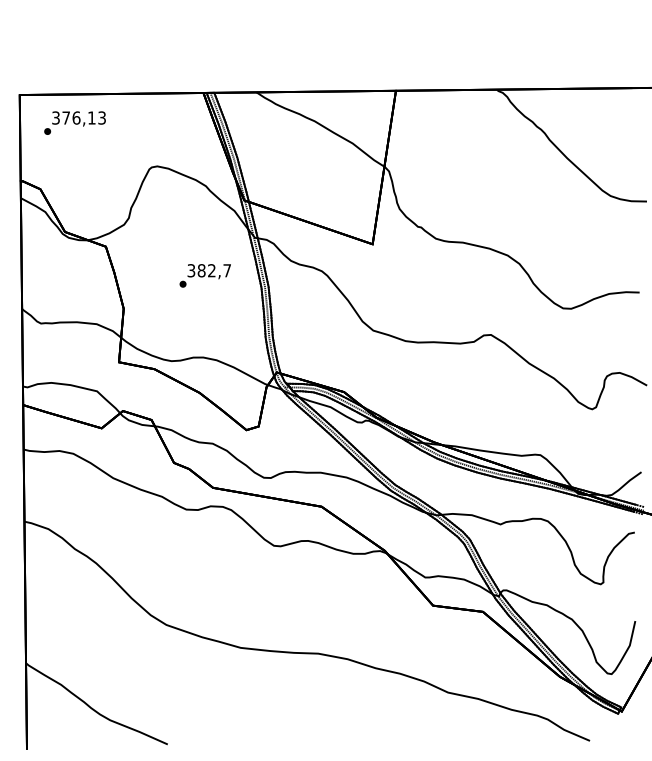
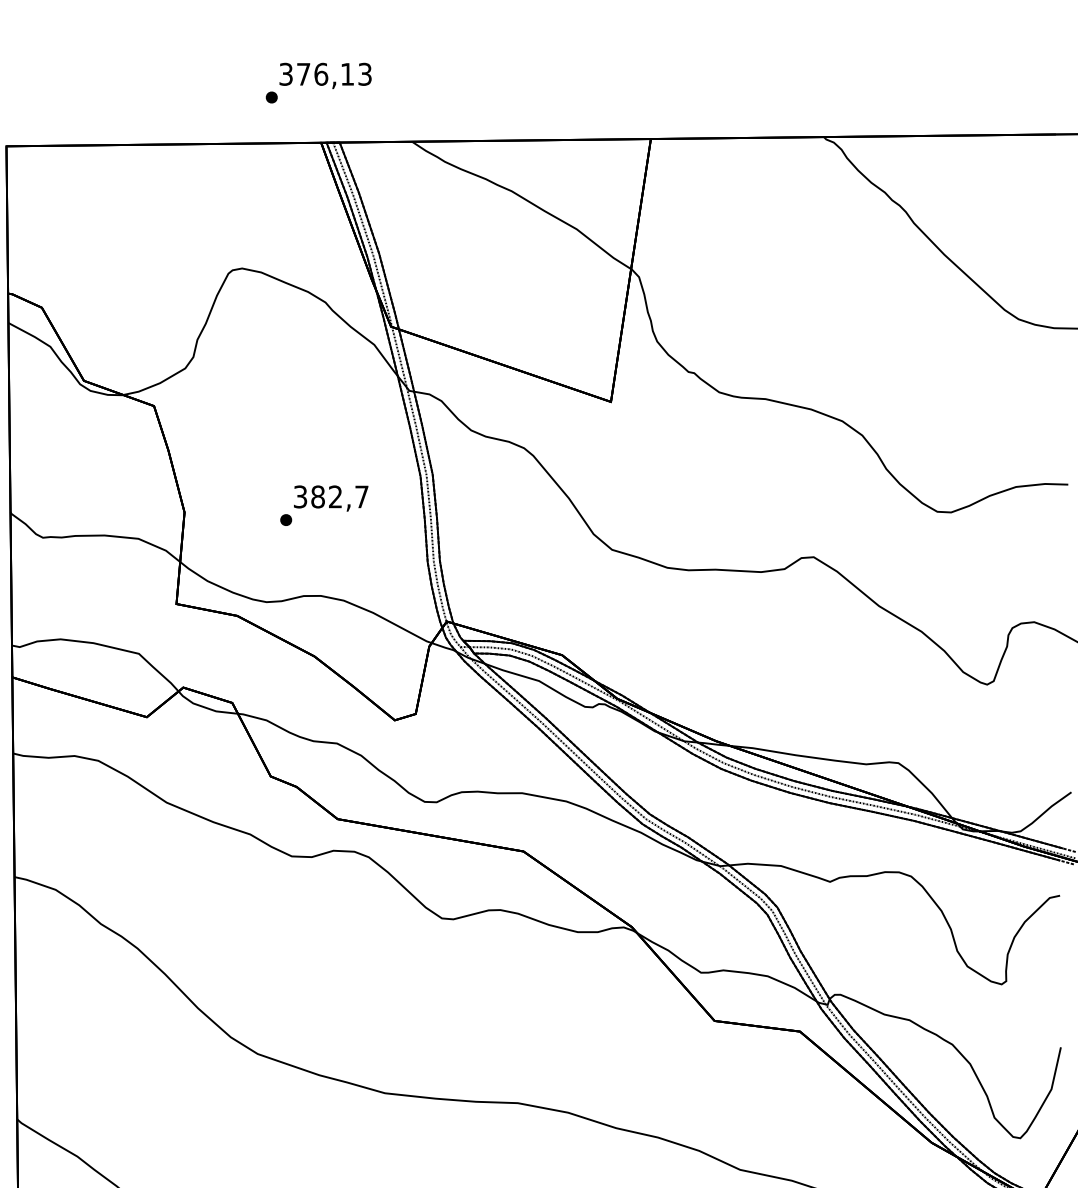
text: (74, 122) -> (317, 81), moved
text: (204, 275) -> (322, 505), moved

